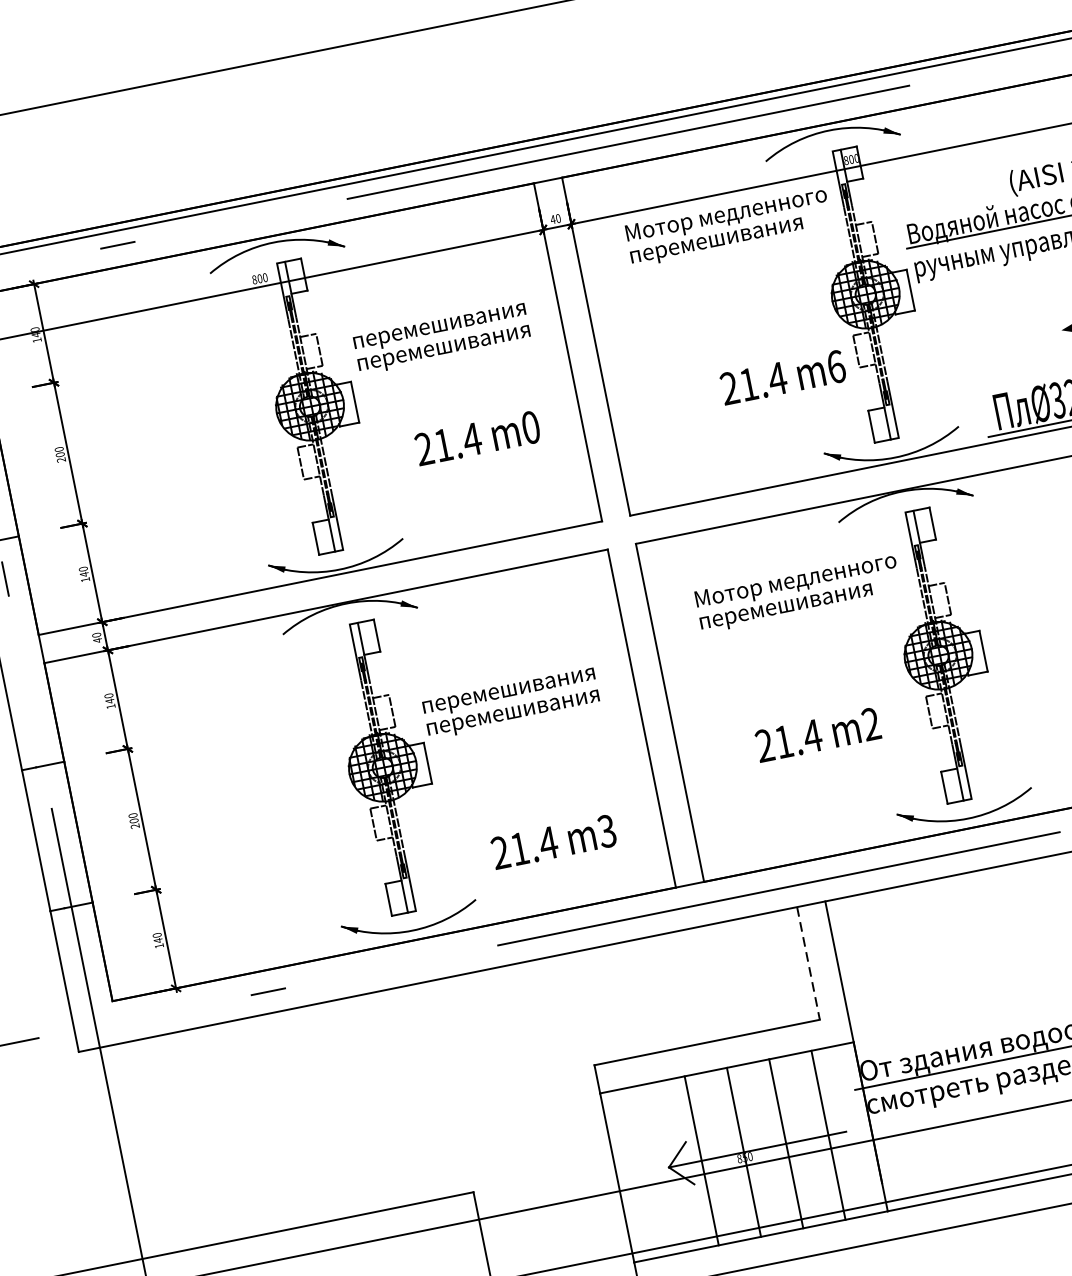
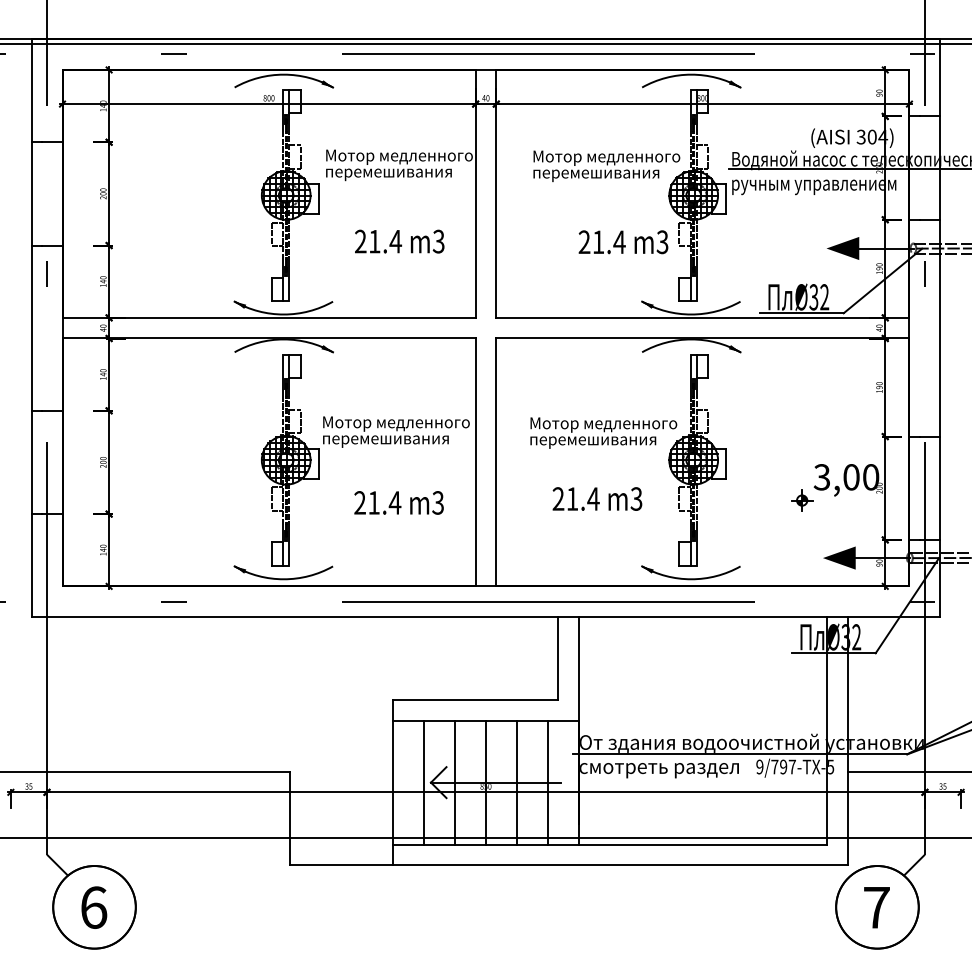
text: (728, 225) -> (606, 165), moved
text: (453, 322) -> (399, 156), перемешивания -> Мотор медленного
text: (836, 367) -> (662, 242), m6 -> m3
text: (530, 427) -> (438, 241), m0 -> m3
text: (797, 592) -> (603, 432), moved
text: (523, 687) -> (396, 423), перемешивания -> Мотор медленного
text: (871, 723) -> (636, 498), m2 -> m3
text: (552, 841) -> (398, 502), moved
line: (809, 964) -> (558, 659), dashed -> solid
line: (660, 1169) -> (424, 782), added

